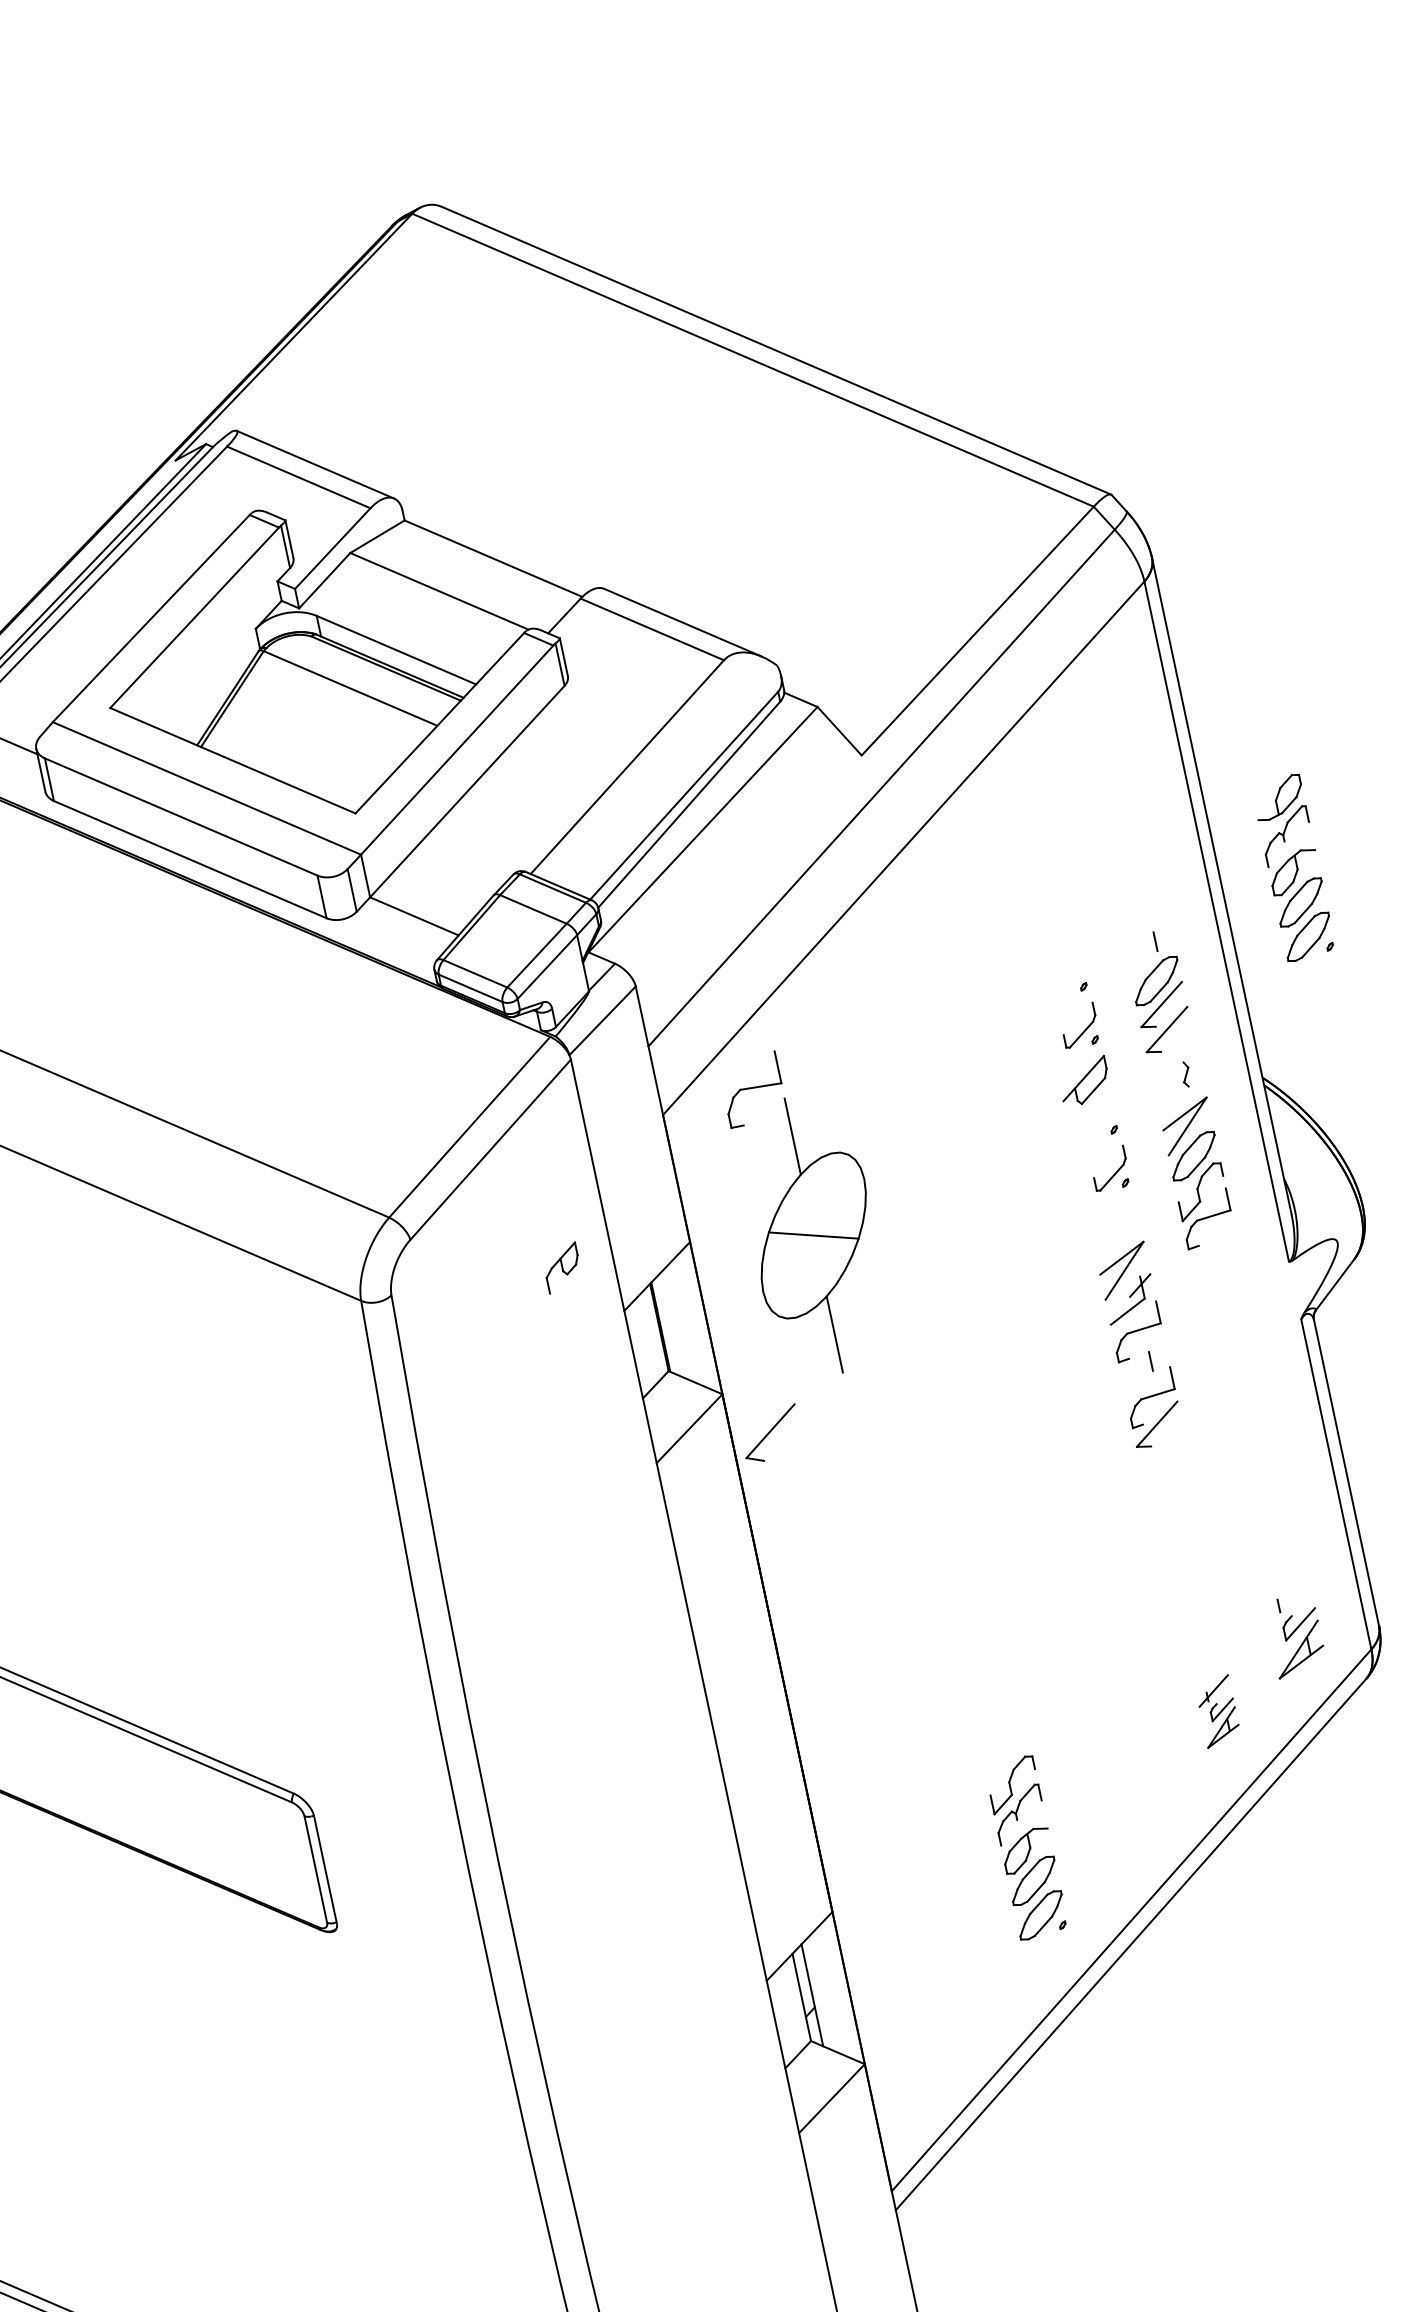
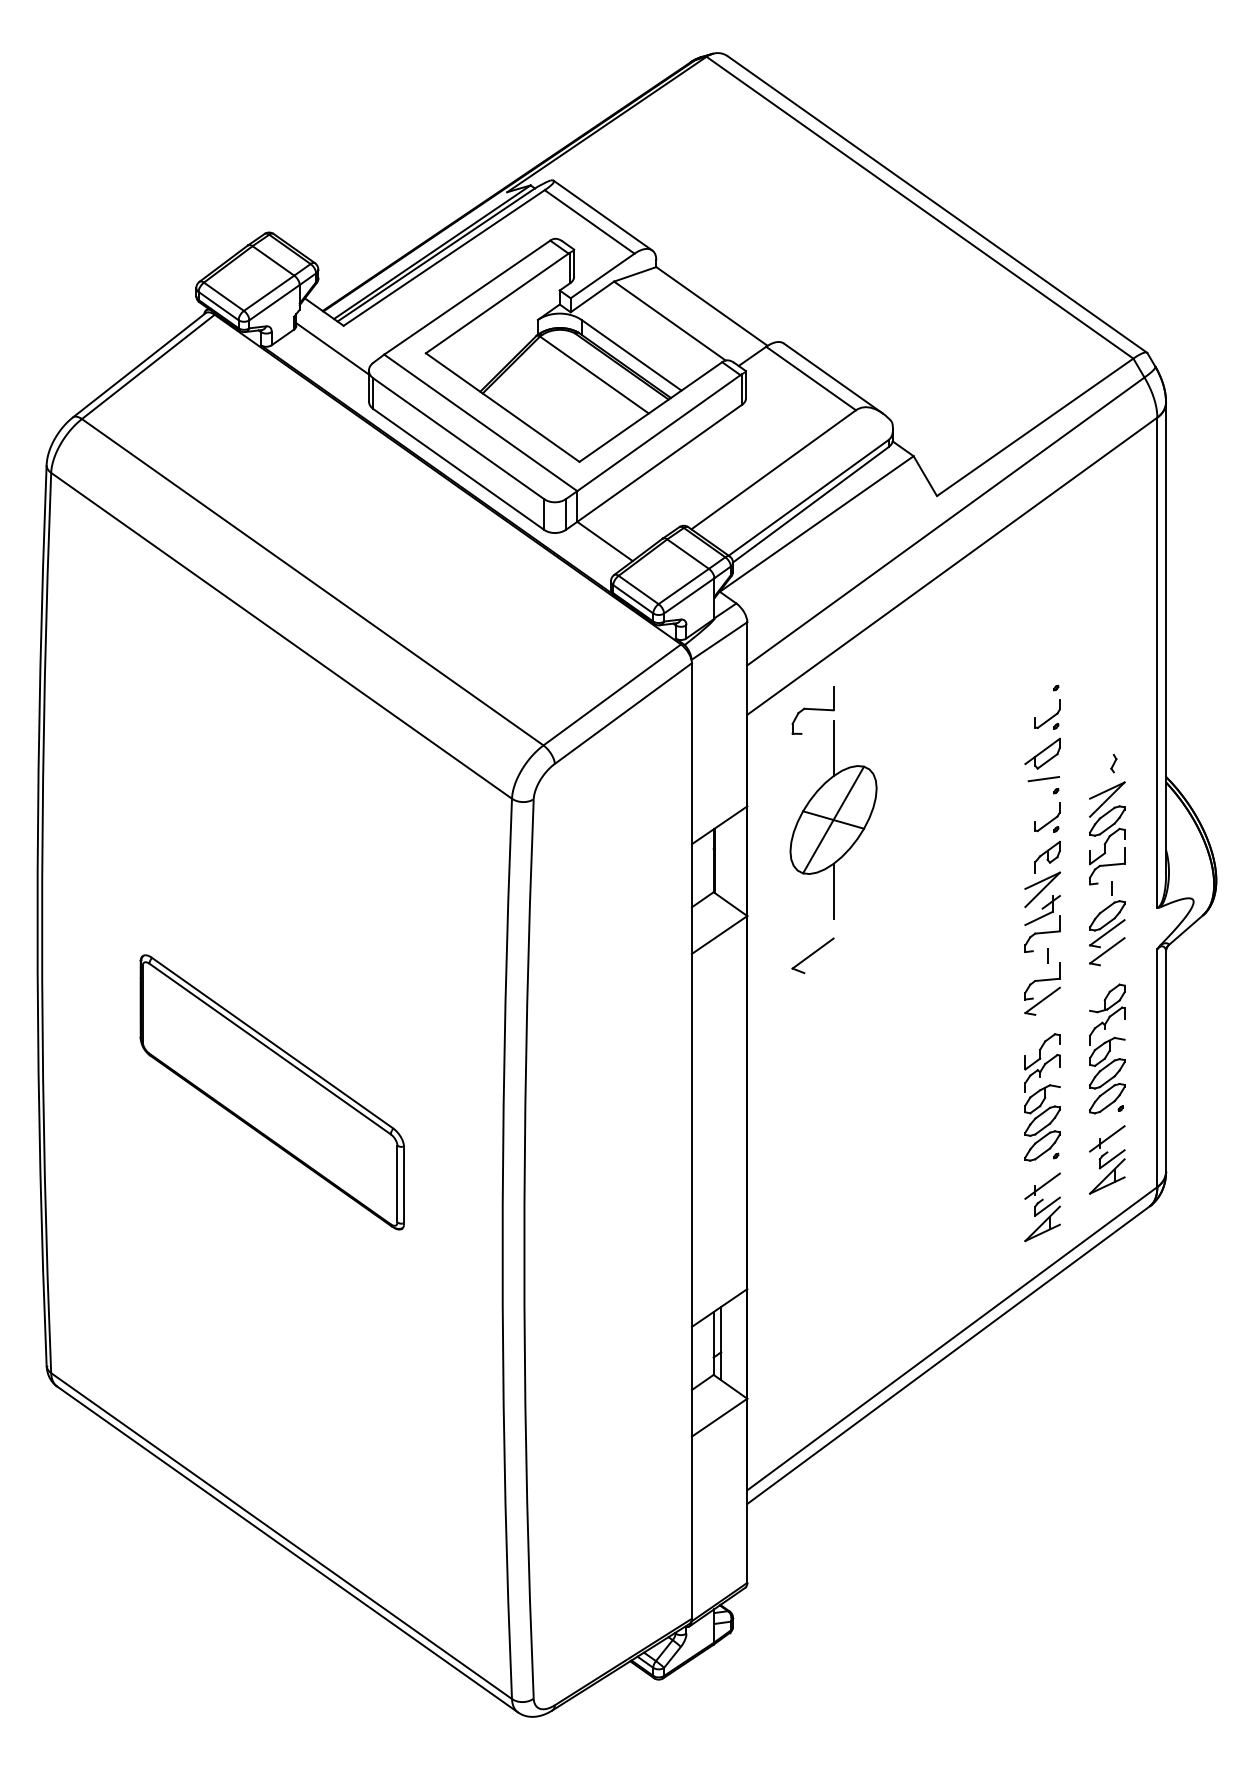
part: (1293, 867) -> (1107, 1048), moved
part: (1159, 991) -> (1107, 923), moved
line: (1093, 1117) -> (1043, 779), added
line: (813, 1234) -> (833, 819), added
part: (562, 1266) -> (1047, 856), moved
part: (770, 1434) -> (812, 955), moved
line: (1287, 1596) -> (1107, 1138), added
part: (1218, 1711) -> (1042, 1207), size x1.43
part: (1026, 1848) -> (1042, 1097), moved

